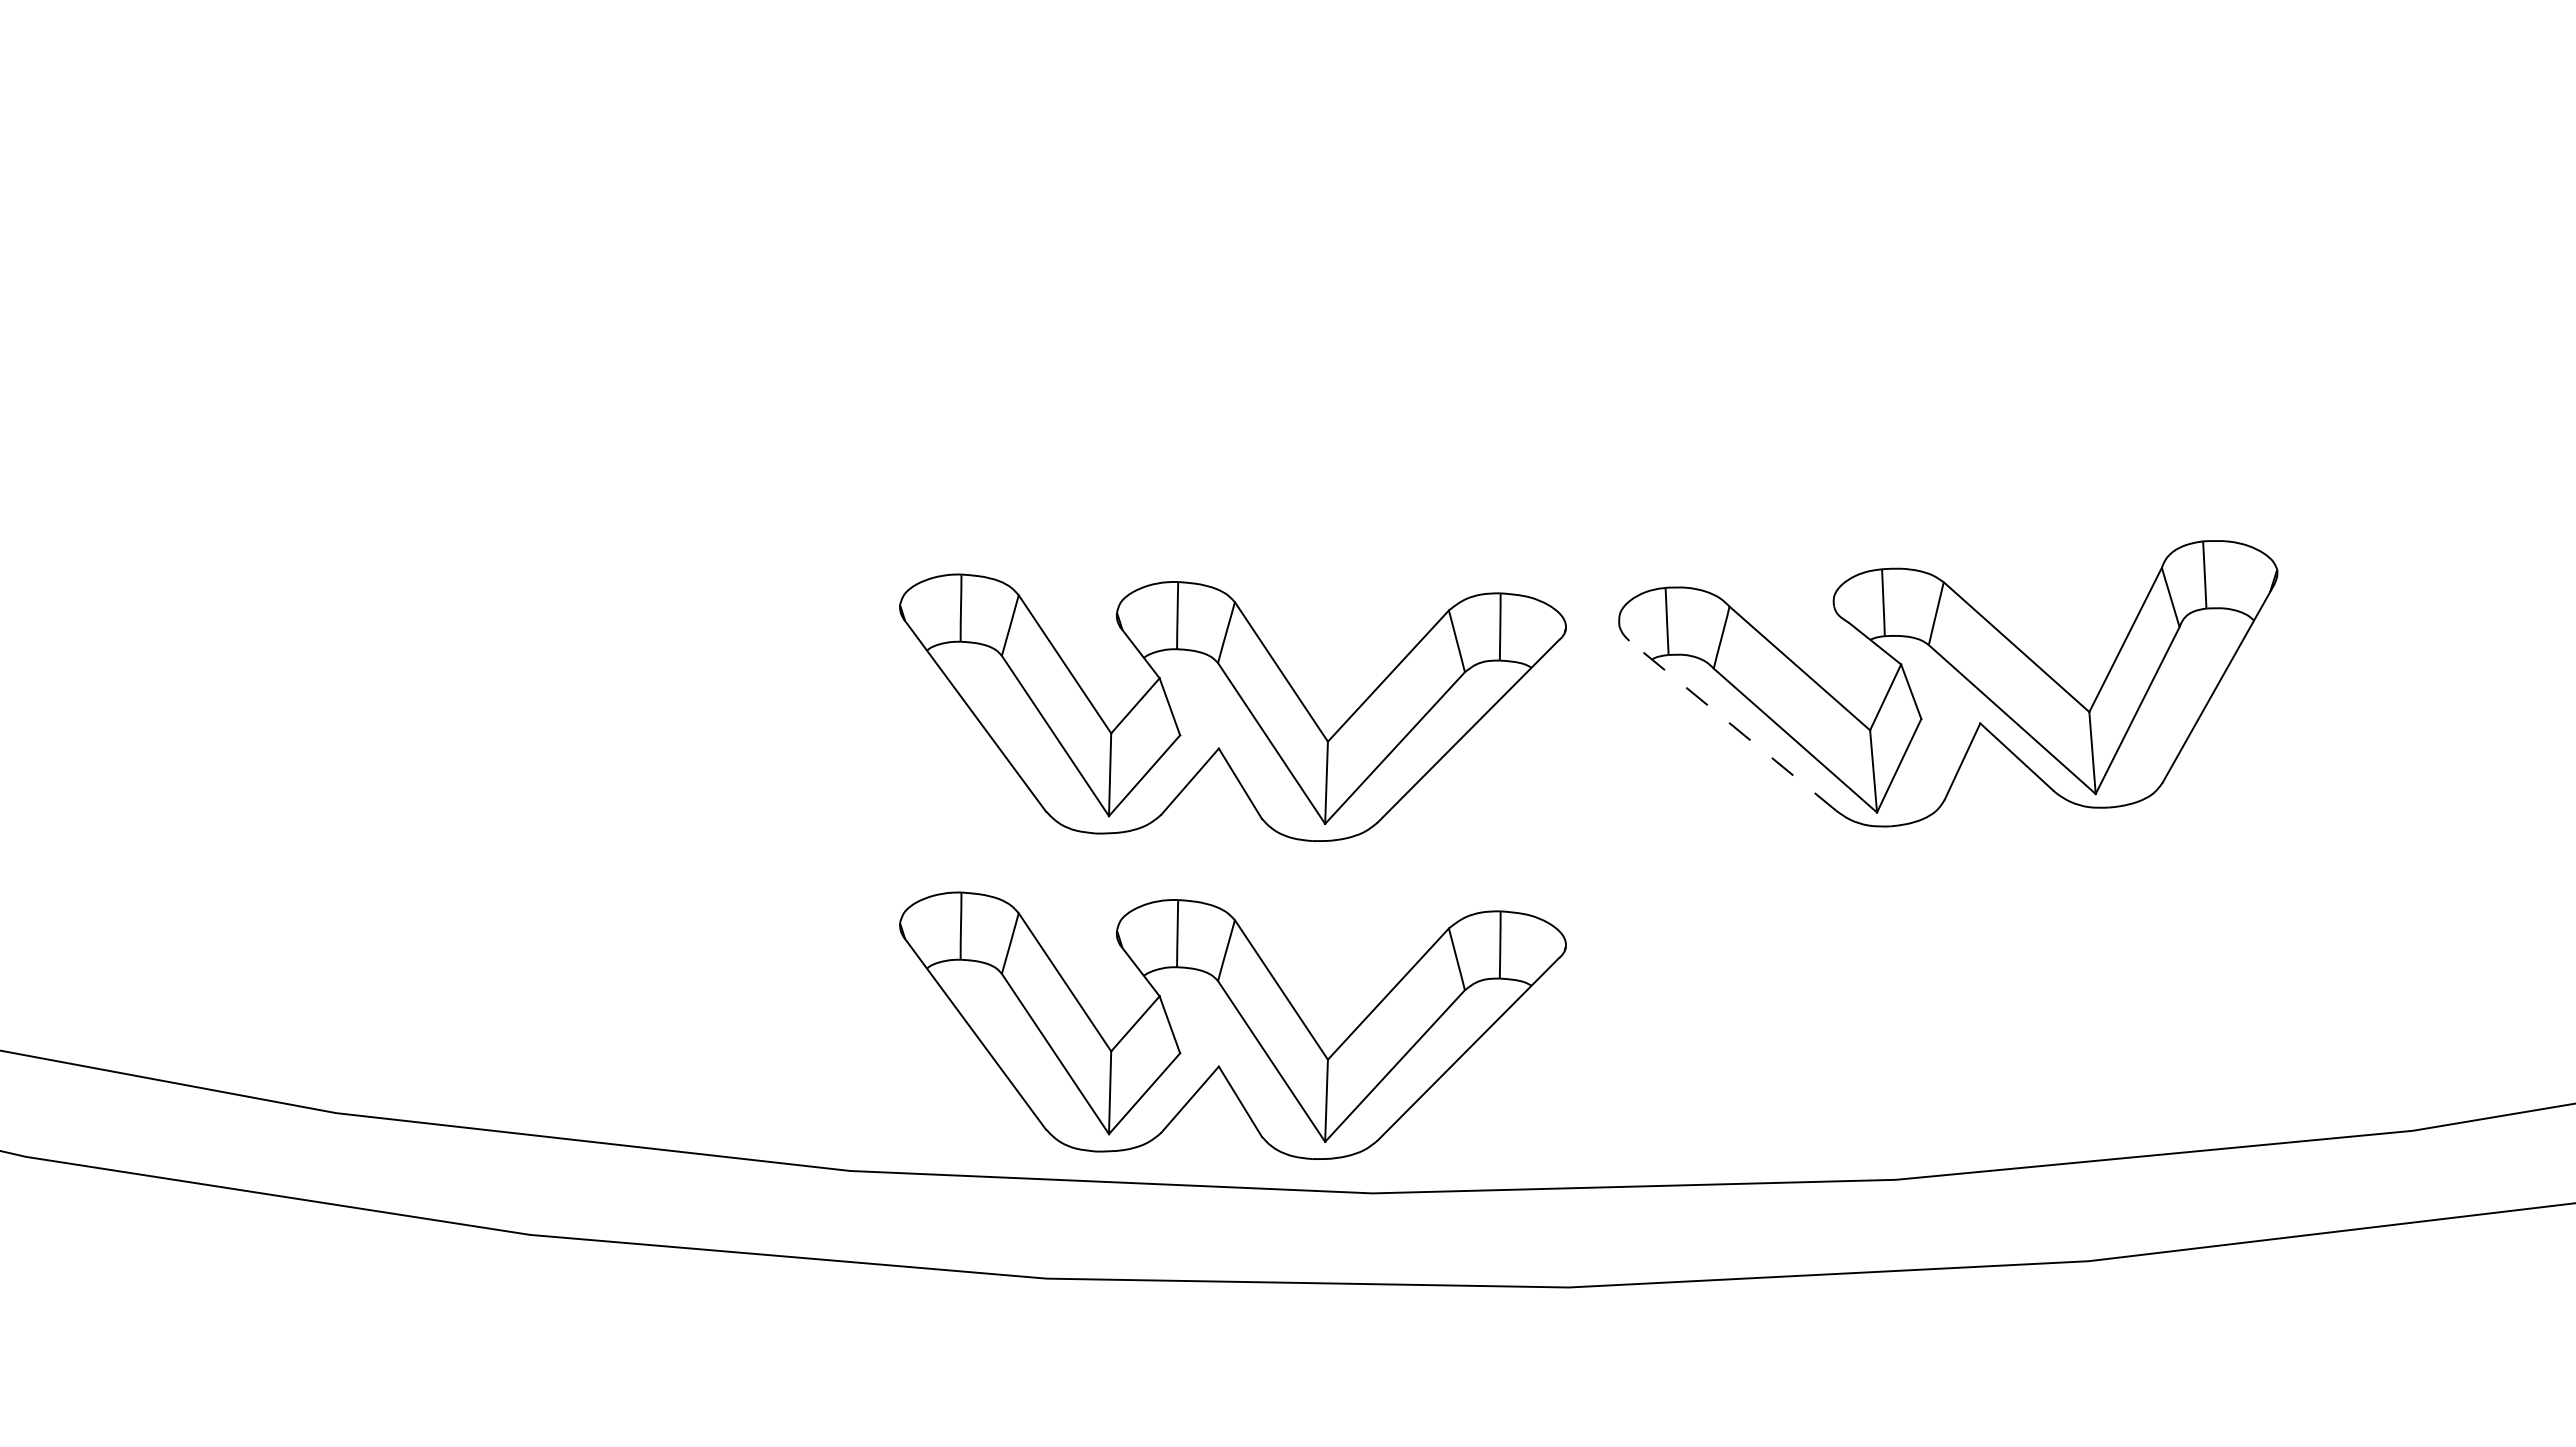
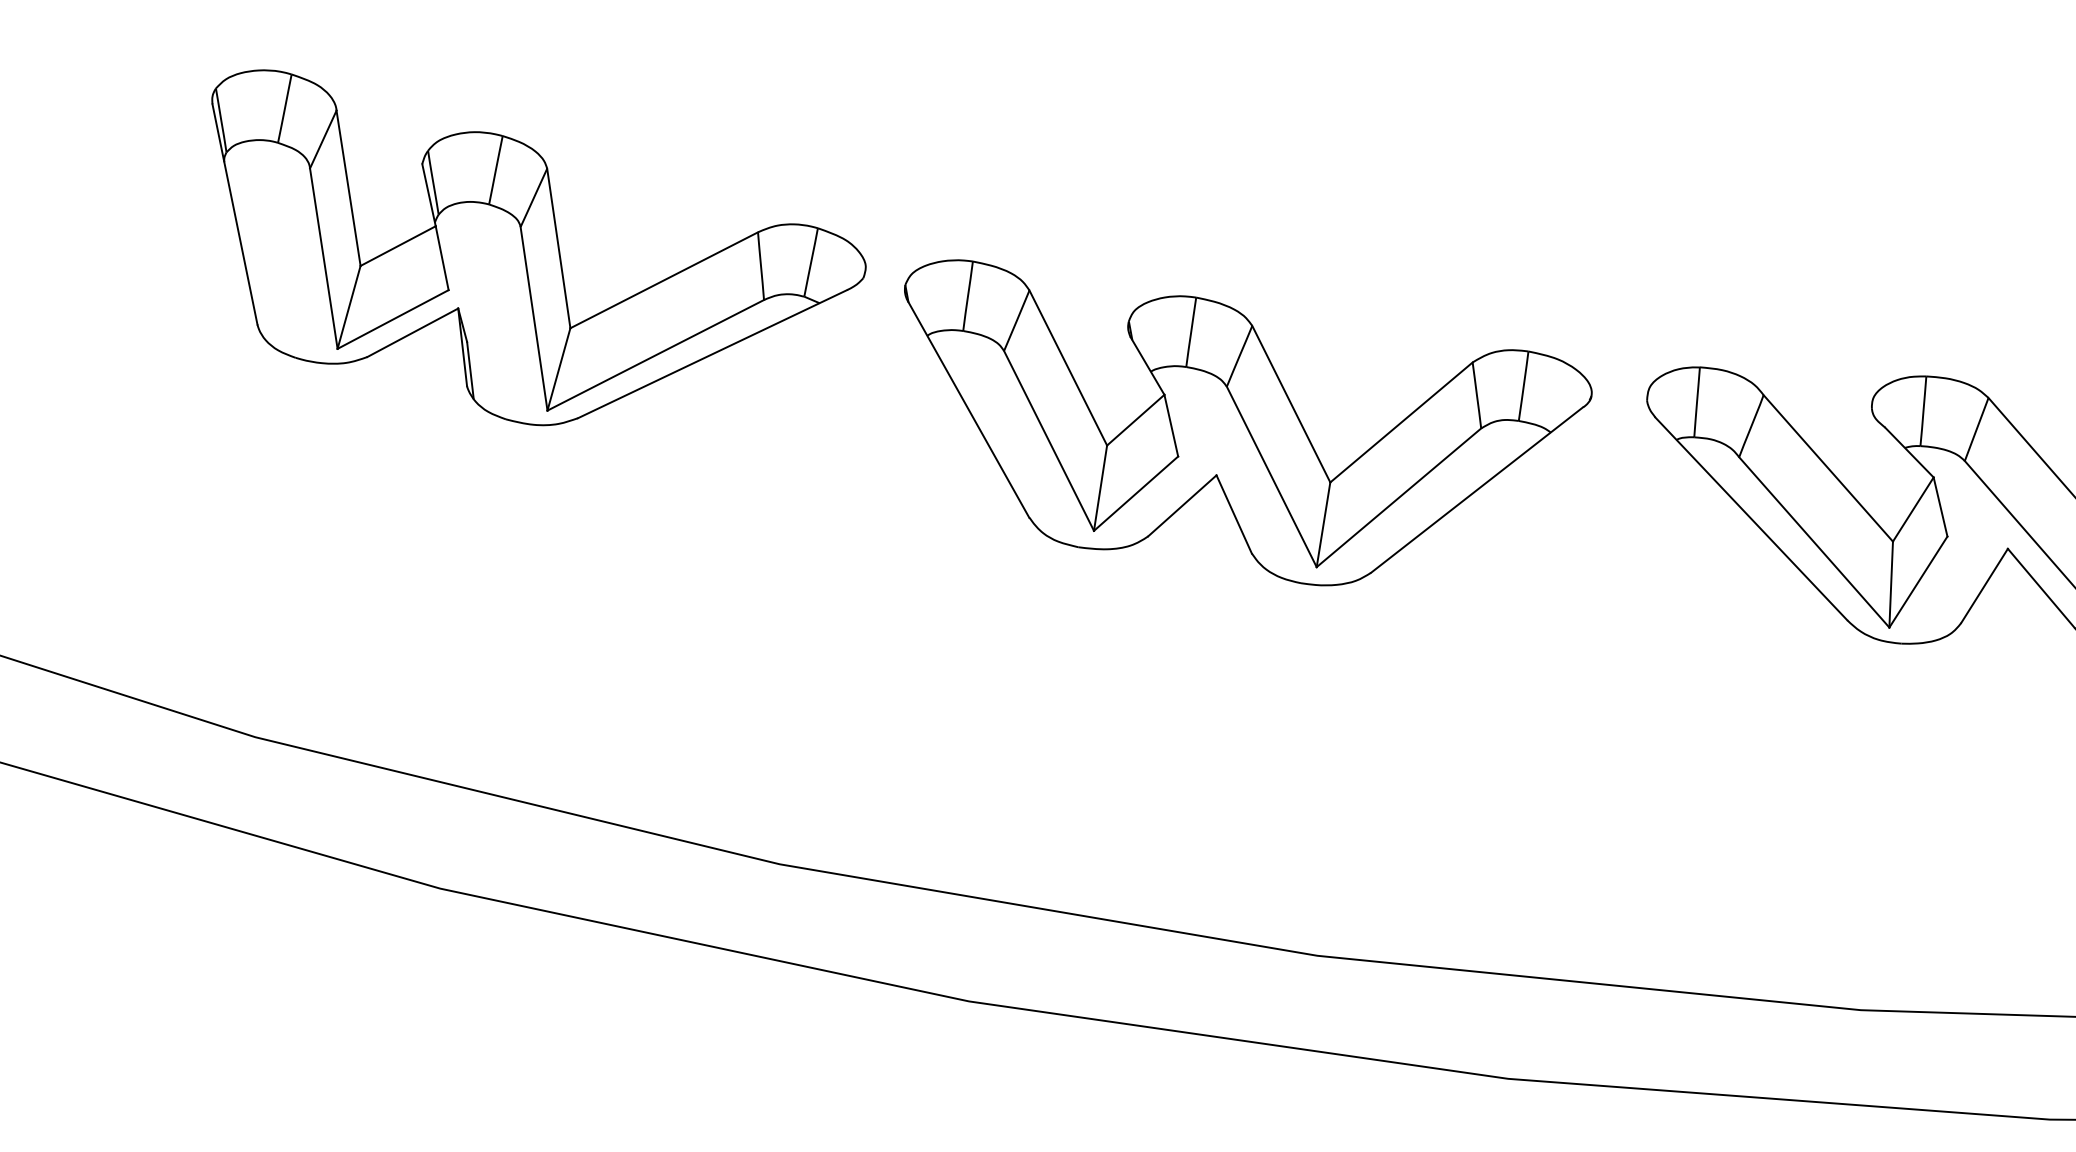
part: (539, 629) -> (528, 263), added
line: (1732, 725) -> (1751, 518), dashed -> solid
part: (1232, 1025) -> (1194, 763), removed

